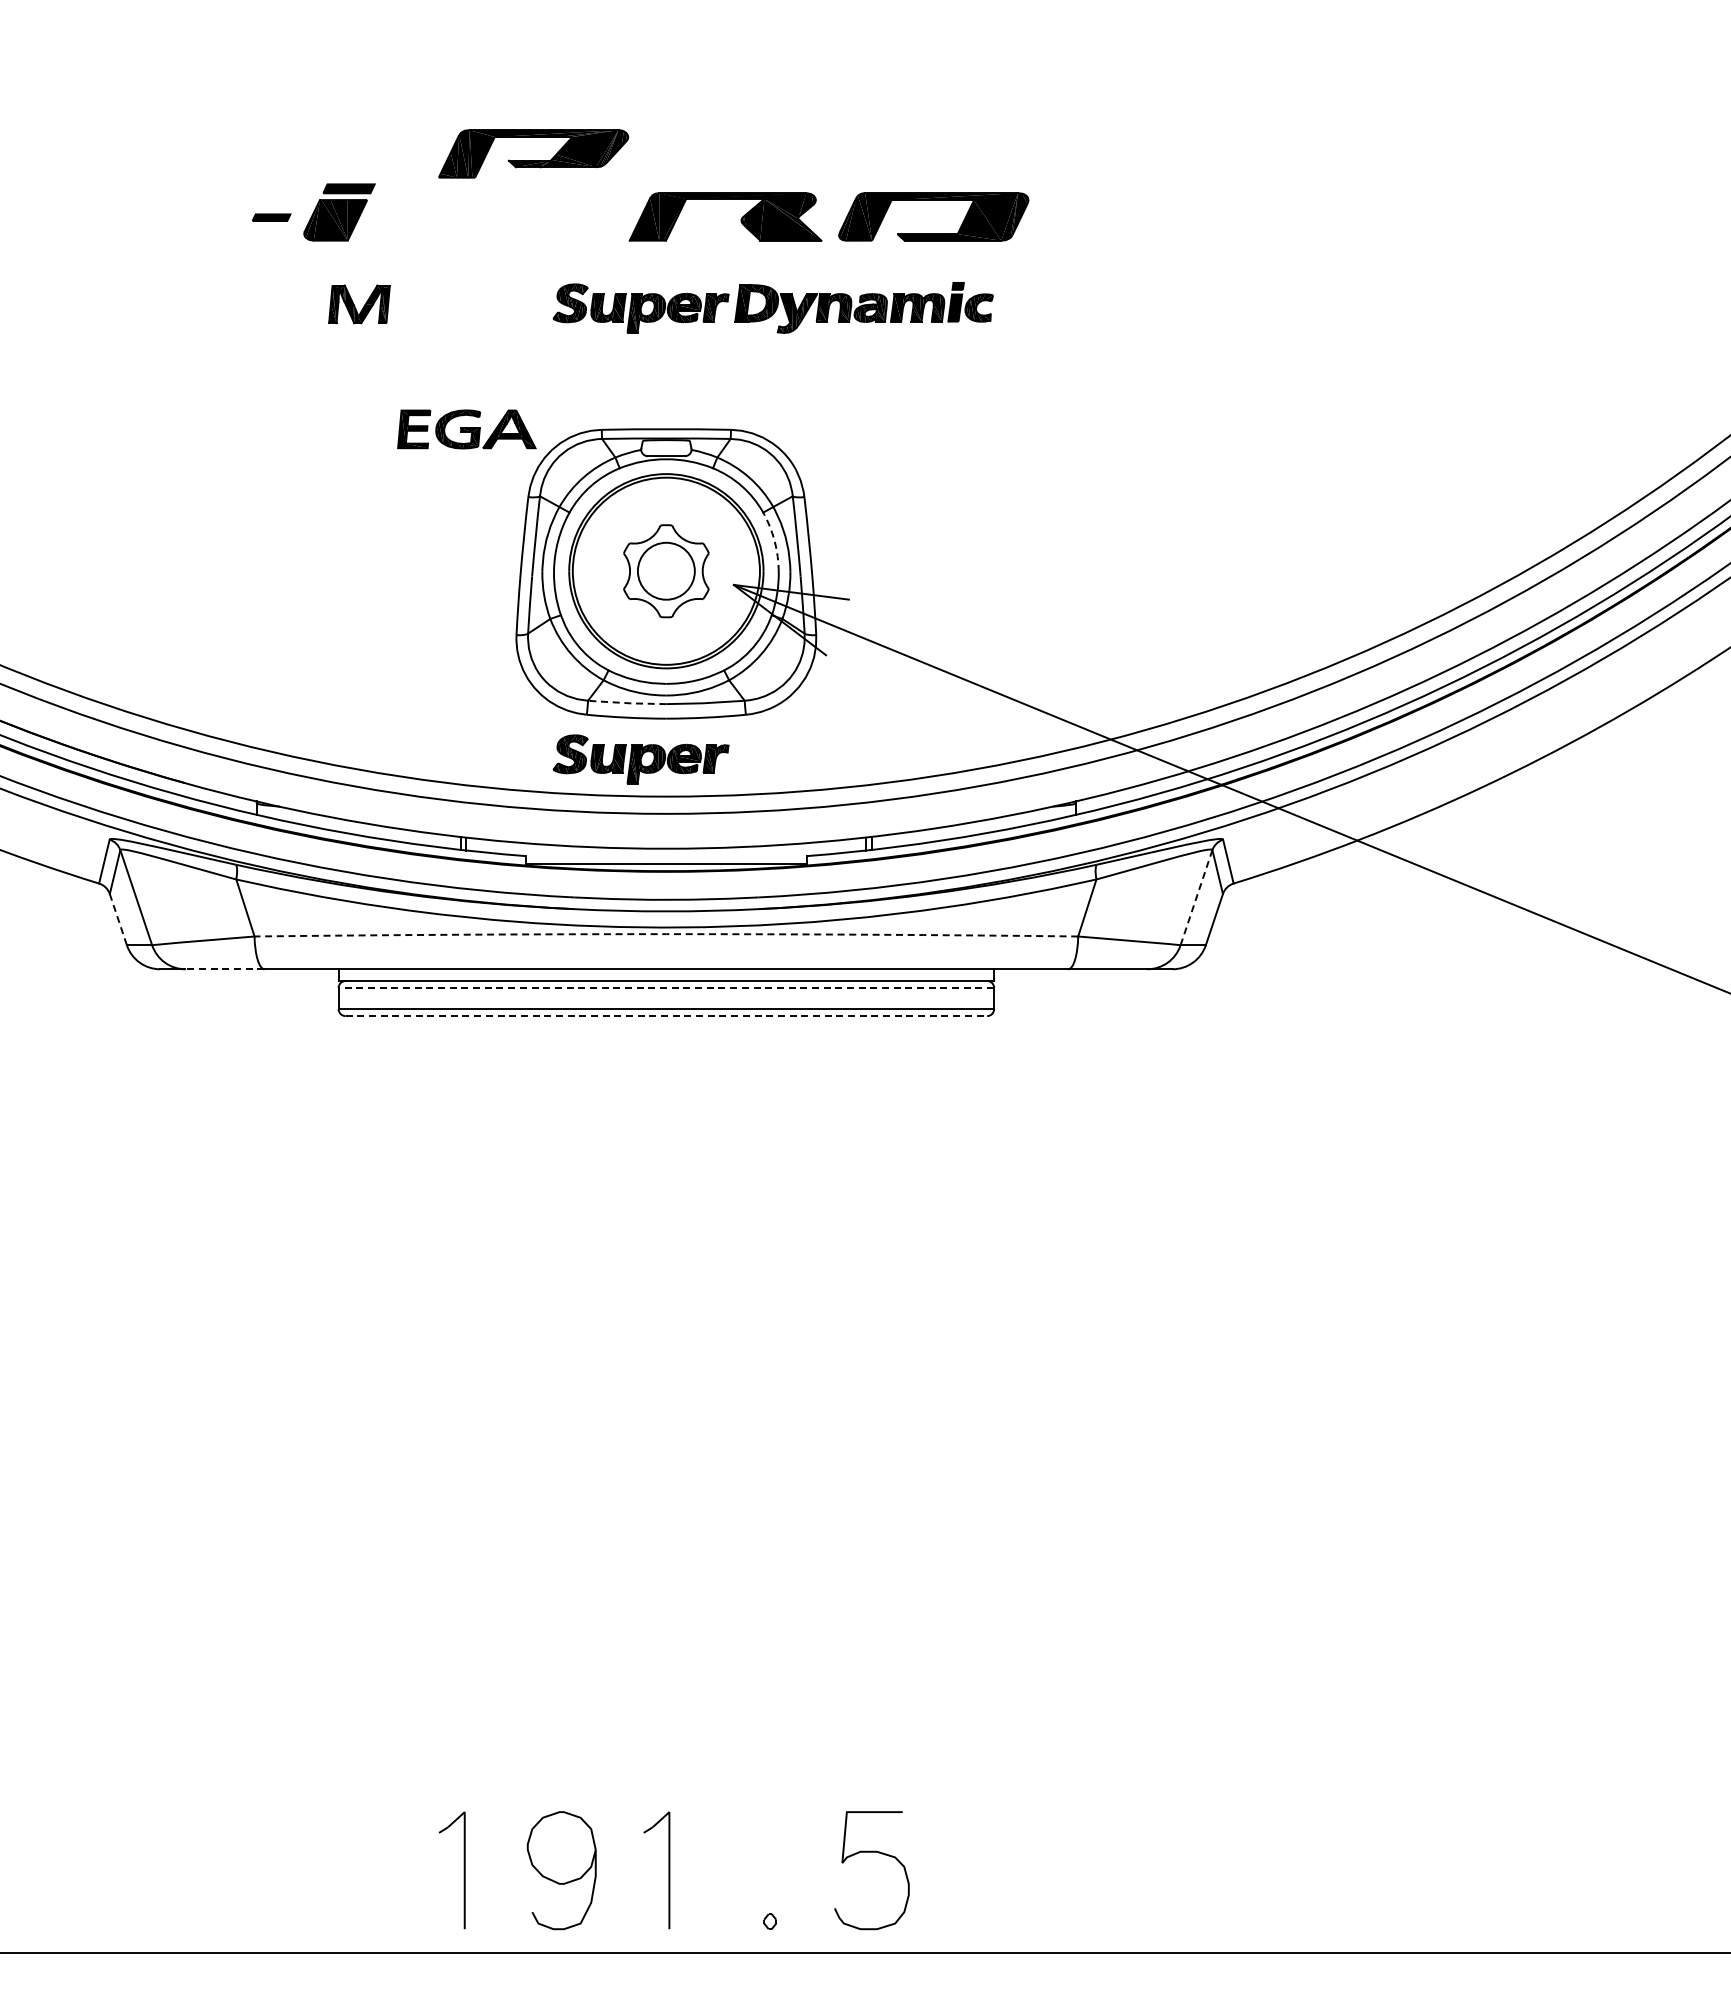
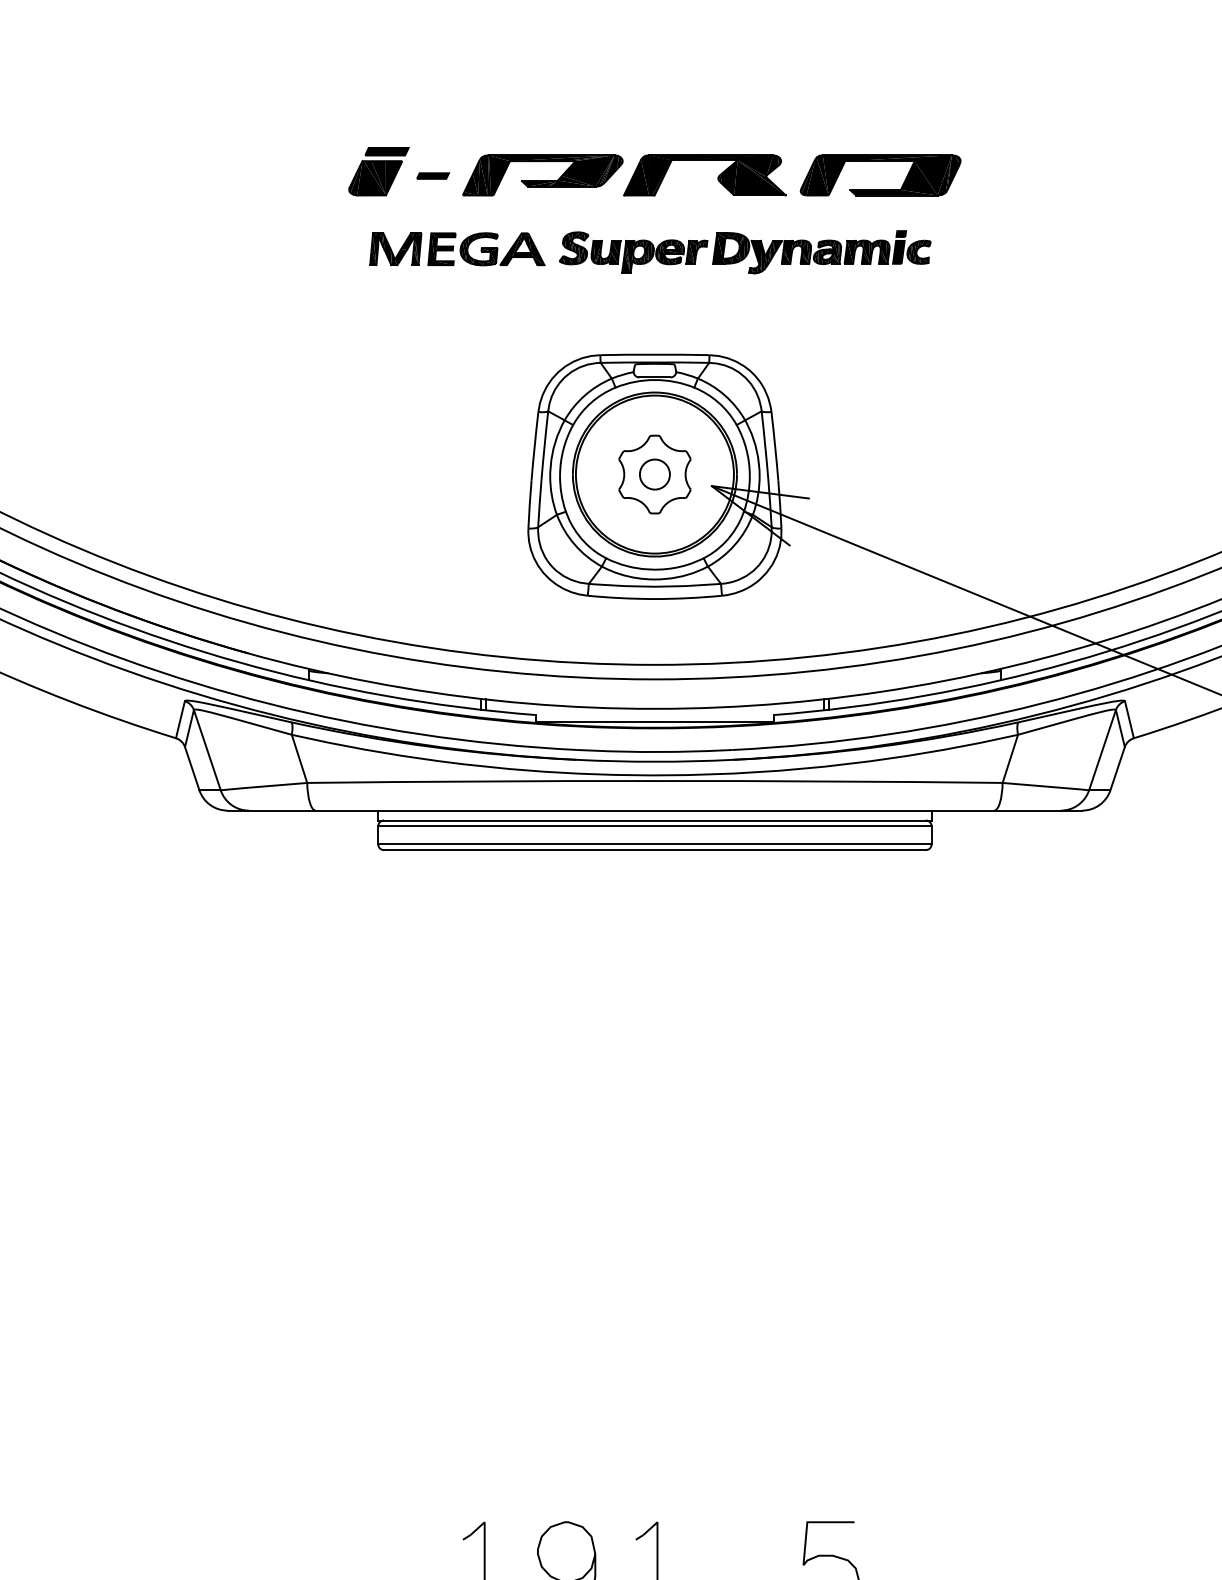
part: (533, 160) -> (542, 180), moved
part: (271, 217) -> (432, 175), moved
part: (466, 429) -> (486, 249), moved
arc: (774, 541) -> (746, 449), dashed -> solid
circle: (666, 571) -> (655, 474), size x0.62
line: (627, 703) -> (622, 586), dashed -> solid
part: (640, 759) -> (633, 633), removed
line: (1196, 897) -> (1102, 750), dashed -> solid
line: (118, 920) -> (192, 769), dashed -> solid
arc: (666, 934) -> (655, 781), dashed -> solid
line: (224, 969) -> (281, 810), dashed -> solid
line: (666, 988) -> (655, 826), dashed -> solid
line: (666, 1016) -> (655, 850), dashed -> solid

